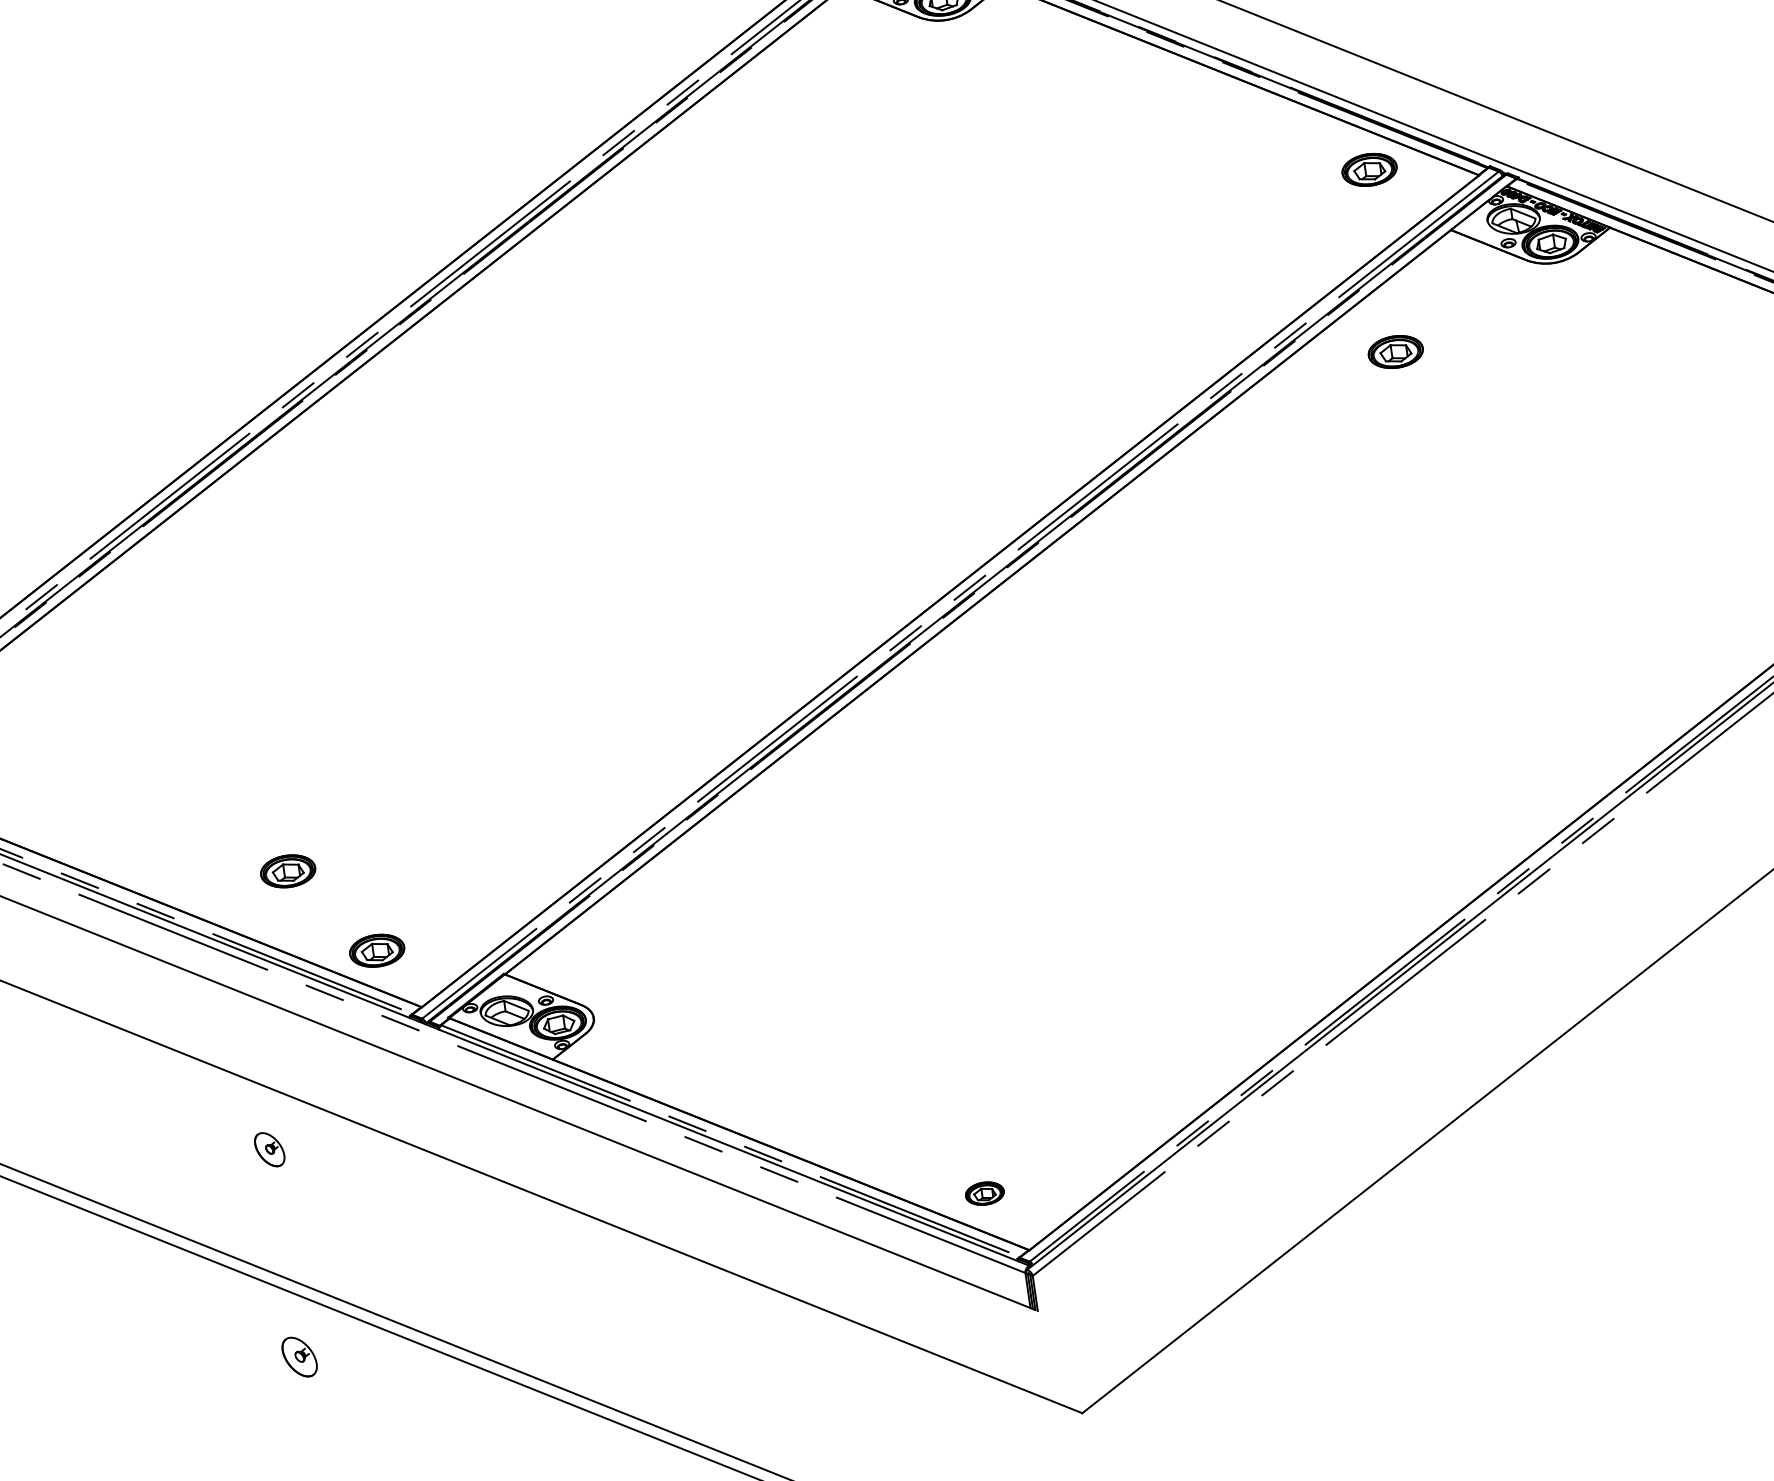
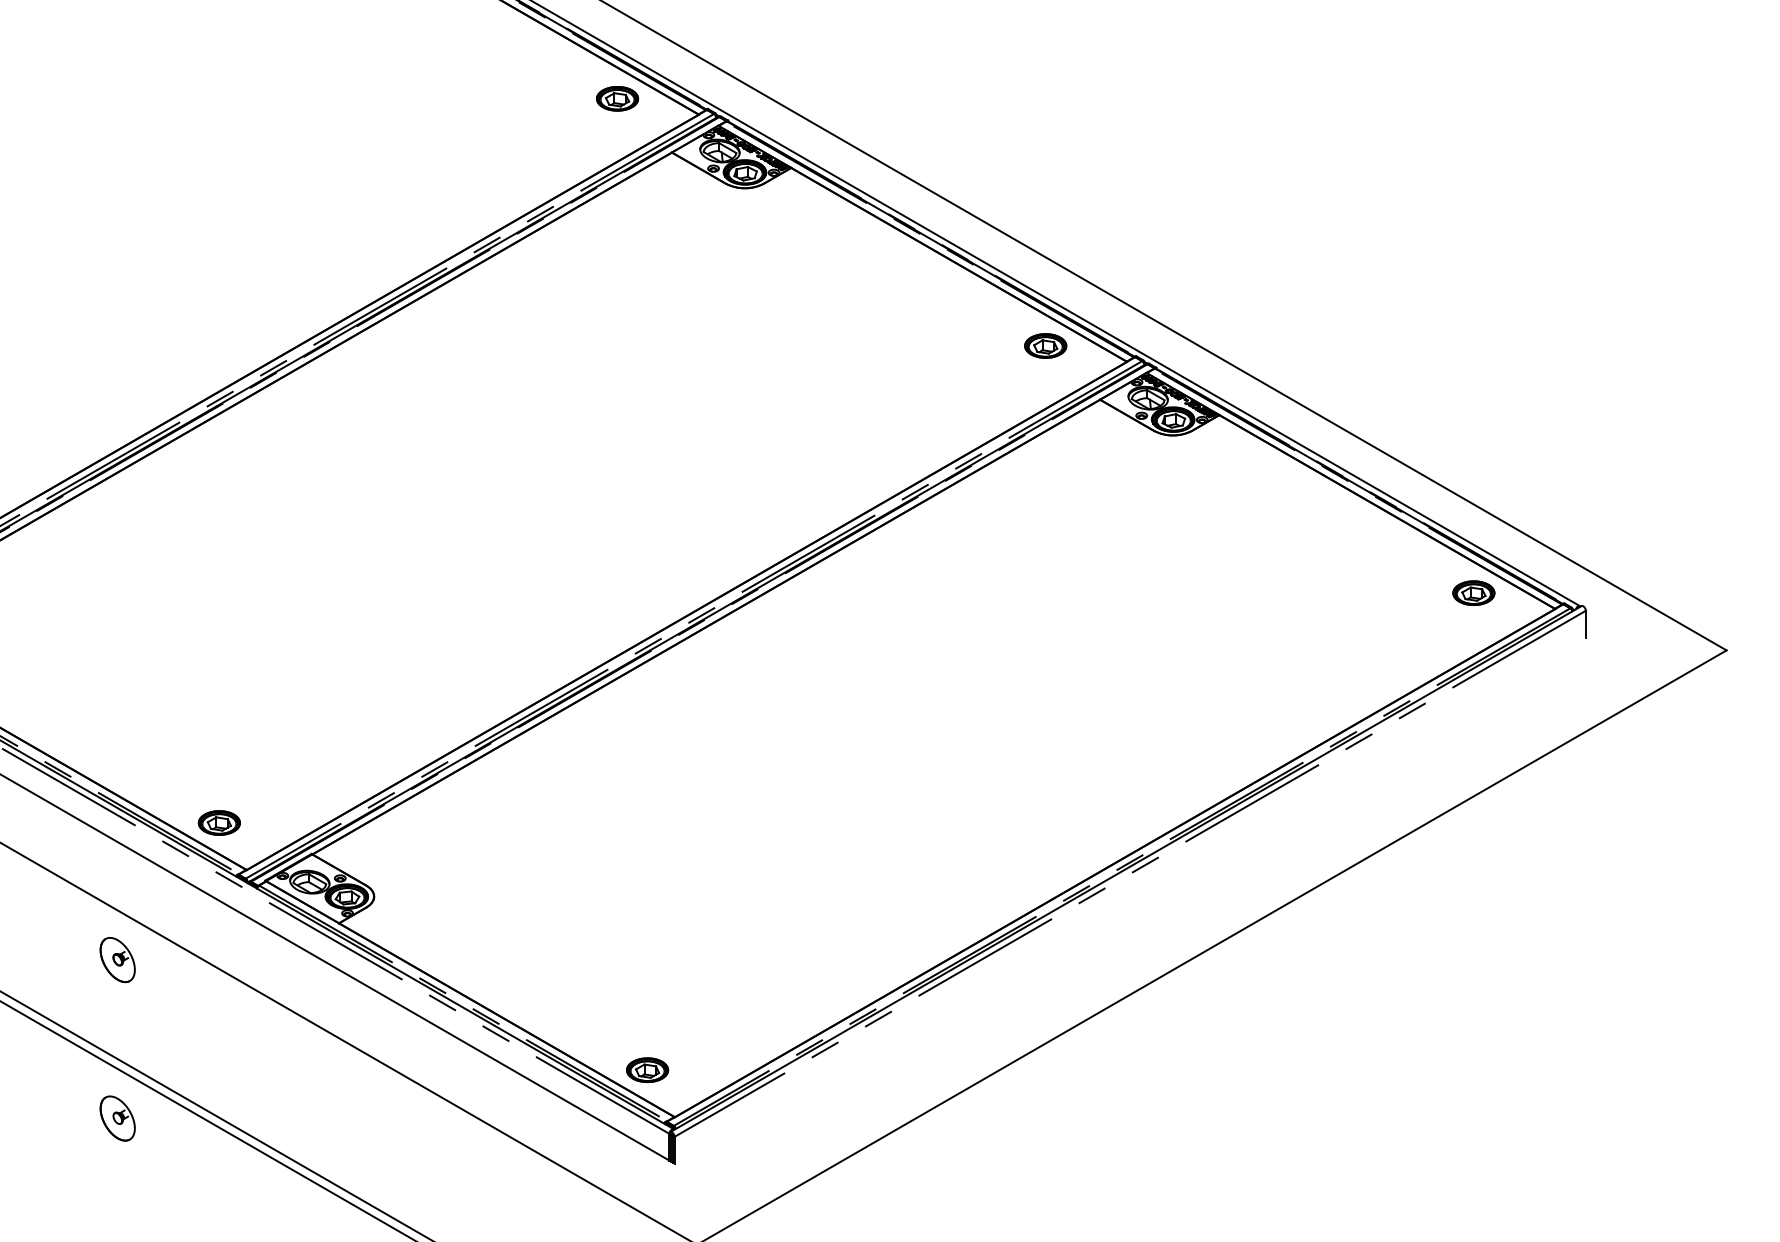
part: (1395, 351) -> (1045, 484), removed
part: (286, 870) -> (160, 753), removed
part: (269, 1150) -> (117, 960), size x1.67
part: (984, 1192) -> (647, 1069), size x1.43
part: (299, 1357) -> (117, 1118), size x1.43

